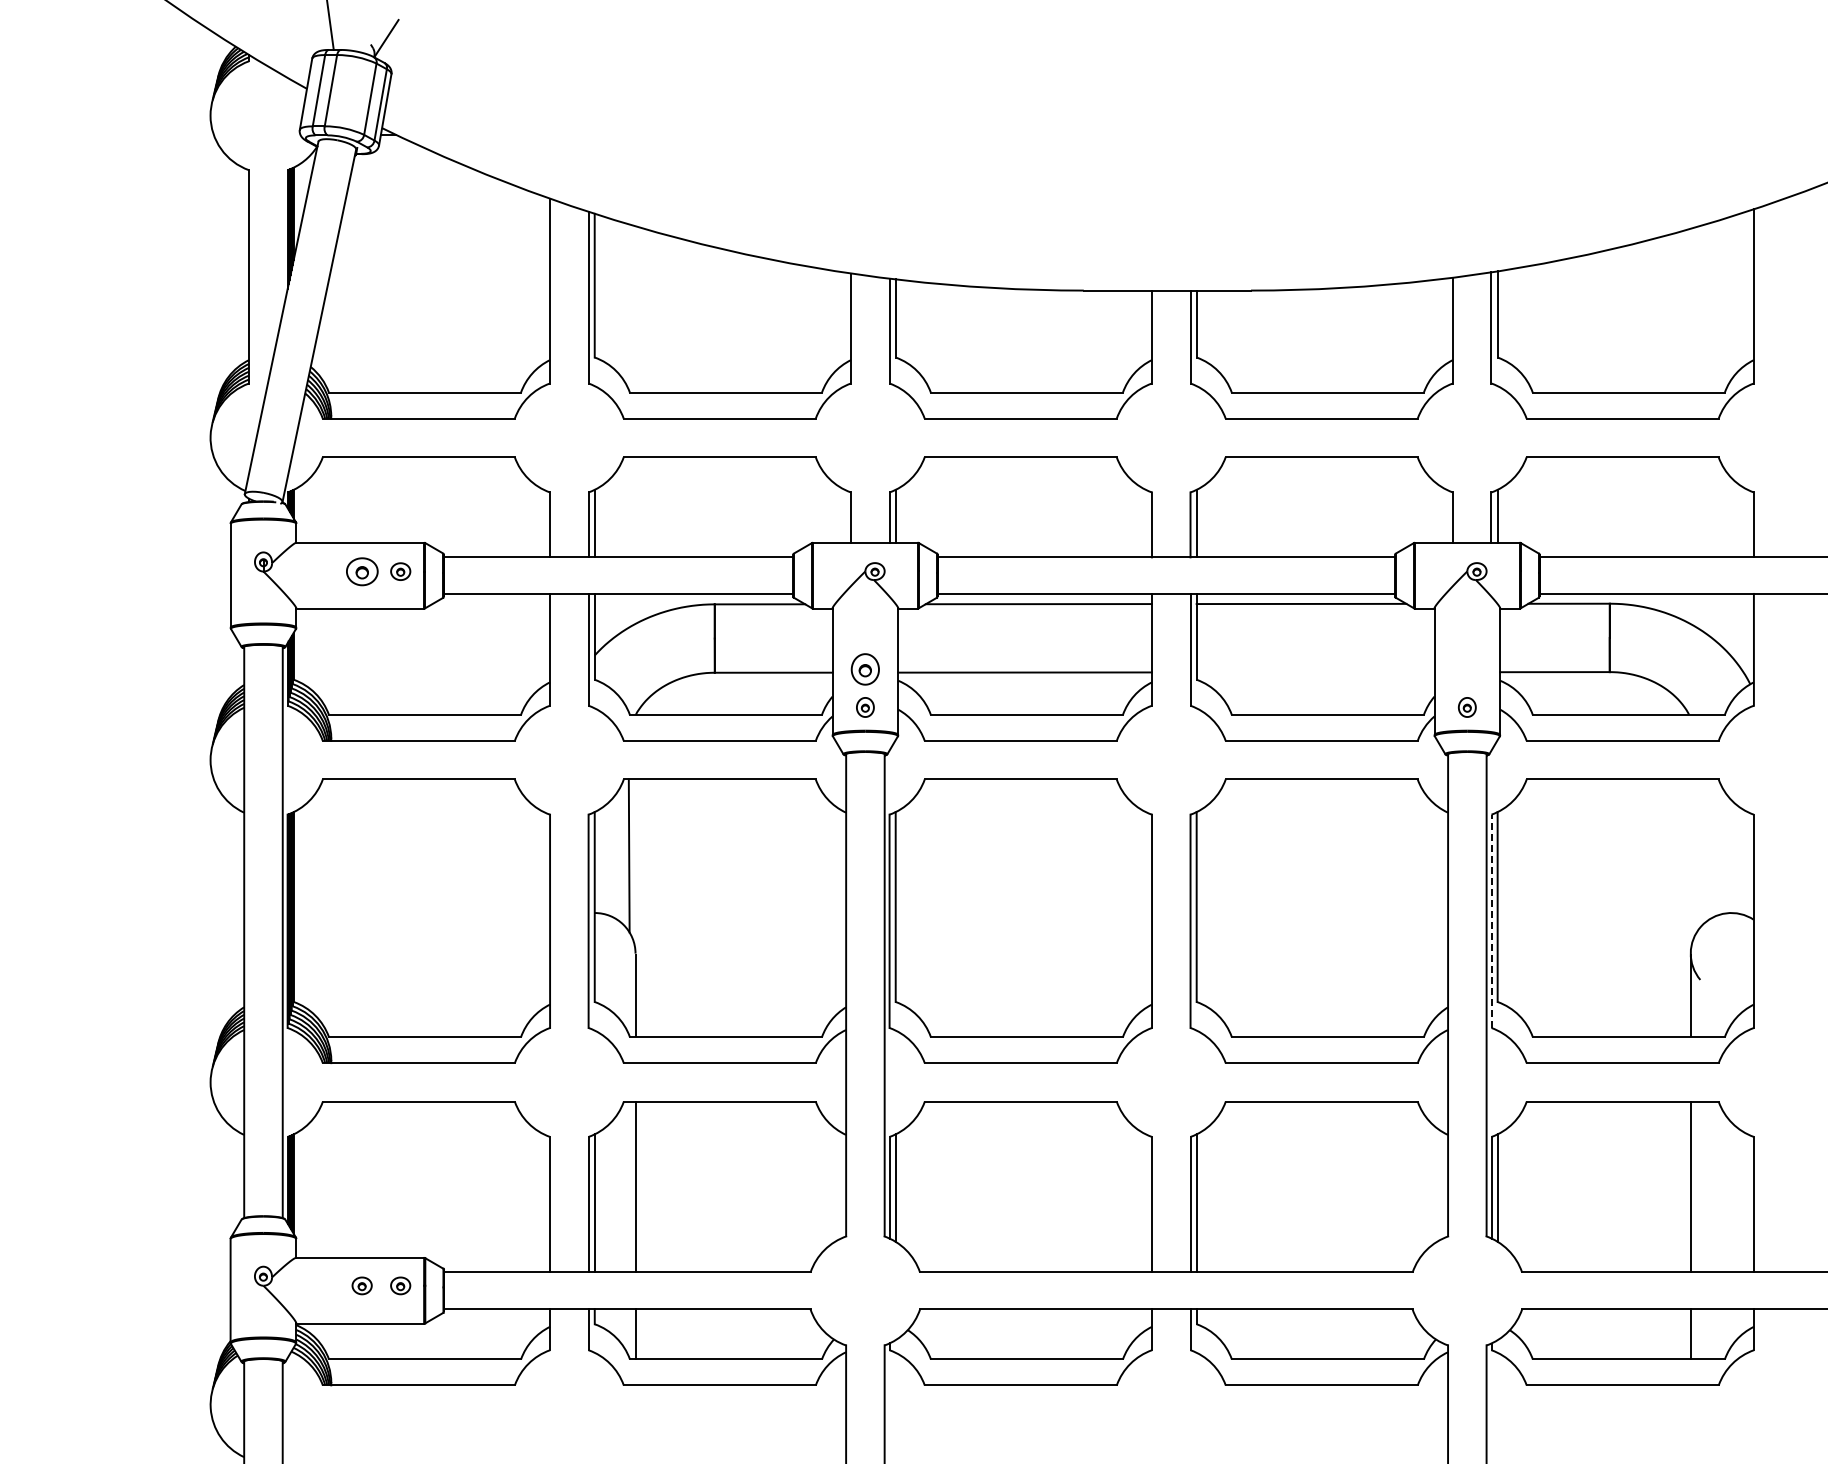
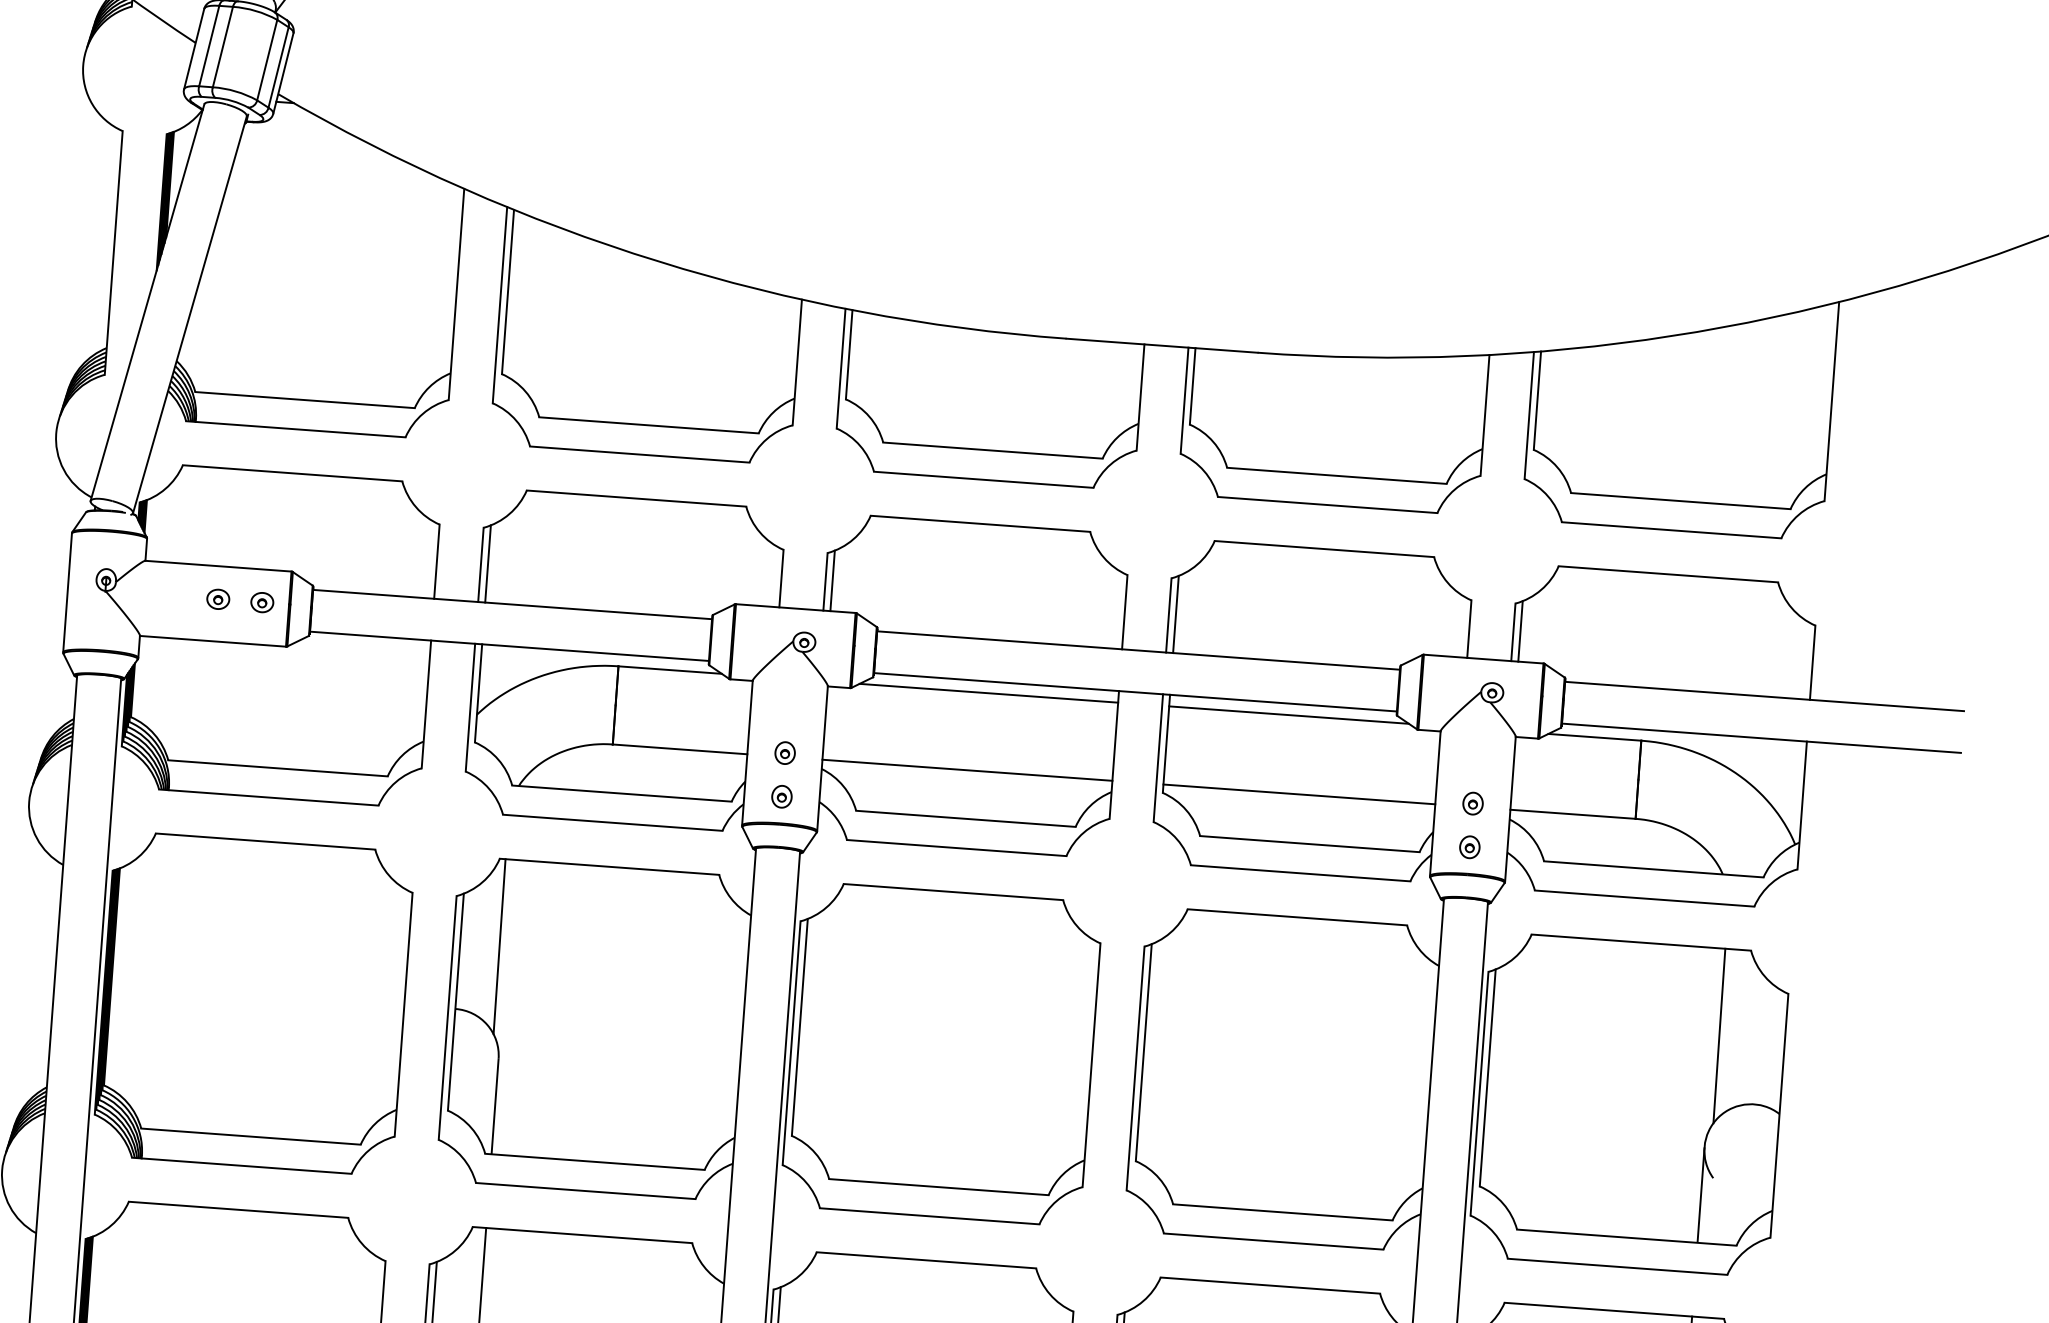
part: (361, 571) -> (217, 599), size x0.62
part: (865, 668) -> (785, 752), size x0.62
part: (1467, 668) -> (1473, 802), added
line: (1315, 672) -> (1299, 794), added
line: (1696, 855) -> (1719, 1035), added
line: (1491, 921) -> (1479, 1093), dashed -> solid

